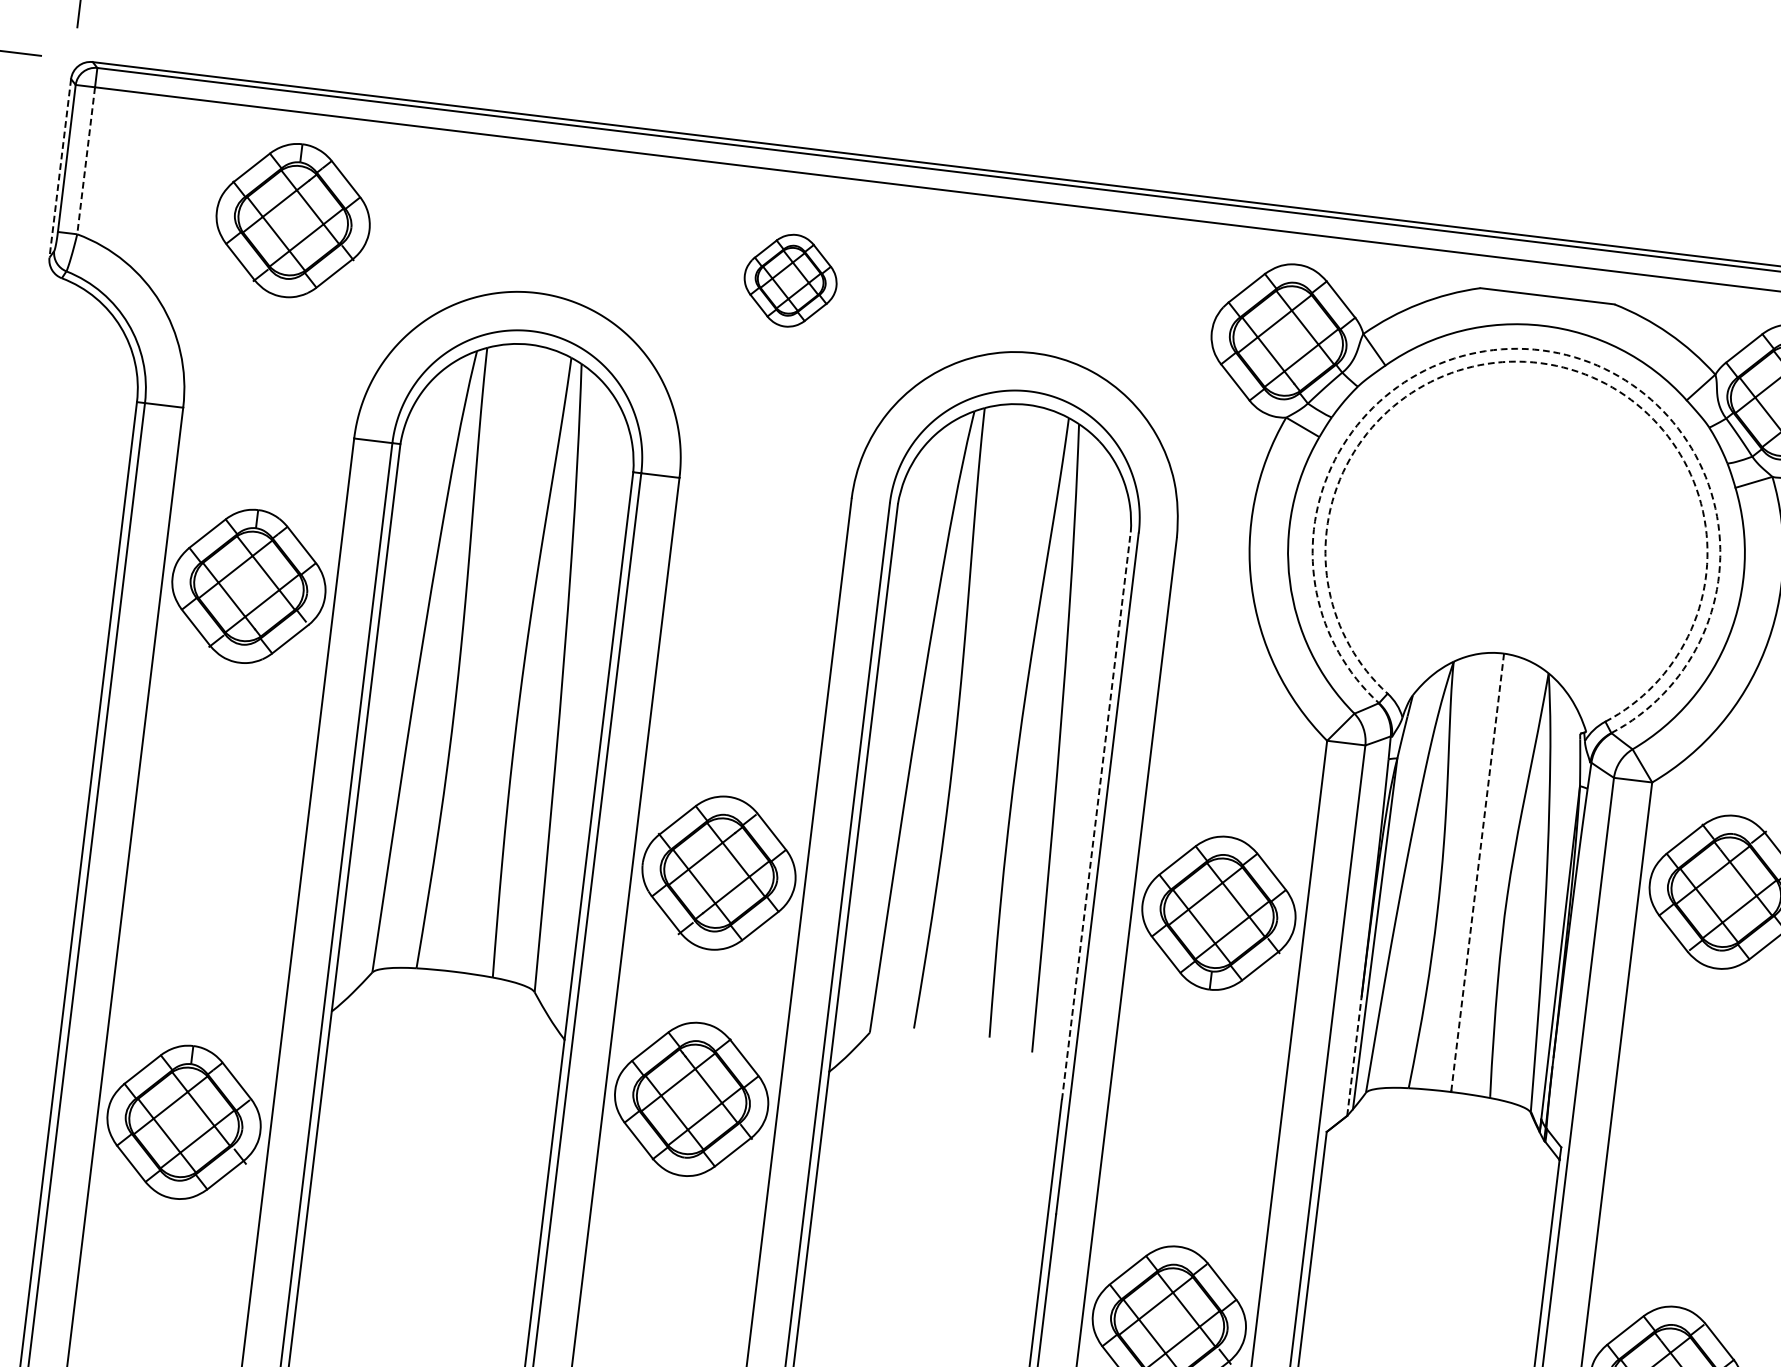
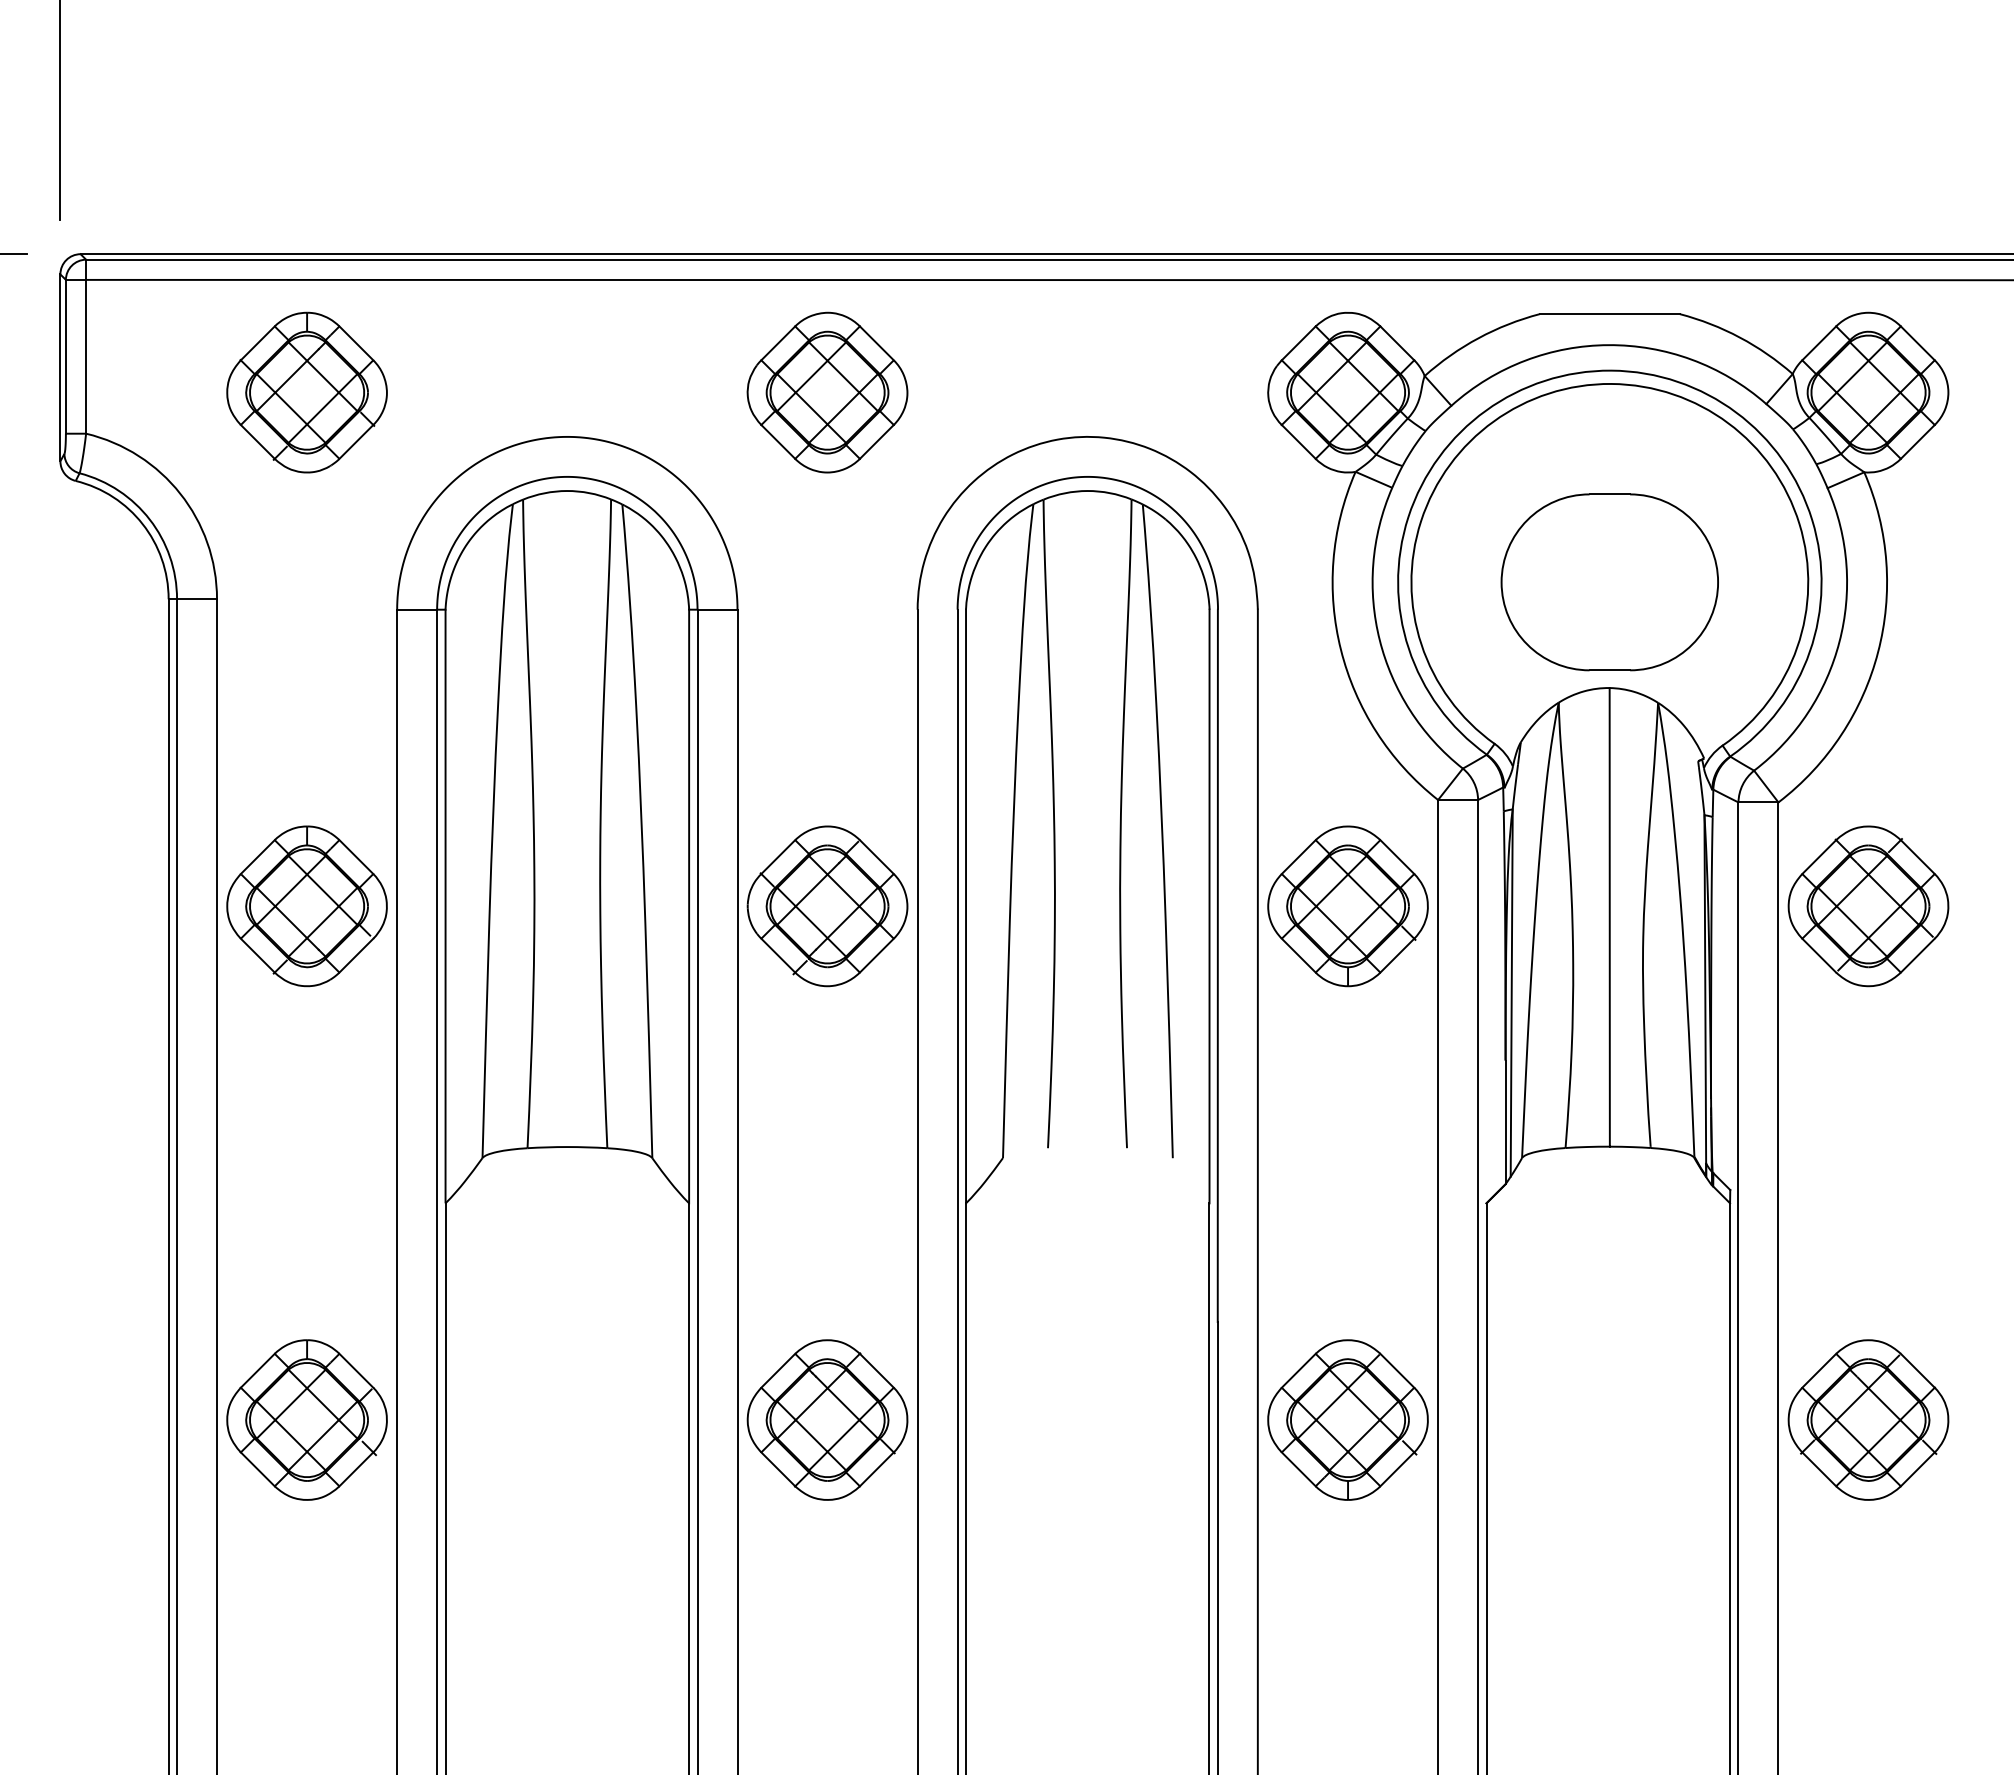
line: (86, 160) -> (86, 356), dashed -> solid
line: (60, 169) -> (60, 368), dashed -> solid
part: (790, 280) -> (827, 392), size x1.67
arc: (1542, 350) -> (1611, 370), dashed -> solid
arc: (1541, 362) -> (1611, 383), dashed -> solid
part: (1516, 552) -> (1609, 582), added
part: (248, 586) -> (306, 906), moved
line: (1096, 816) -> (1209, 906), dashed -> solid
line: (1477, 871) -> (1609, 916), dashed -> solid
part: (718, 873) -> (827, 906), moved
part: (1218, 913) -> (1347, 906), moved
line: (1354, 1056) -> (1505, 1122), dashed -> solid
part: (691, 1098) -> (827, 1419), moved
part: (183, 1121) -> (306, 1419), moved

